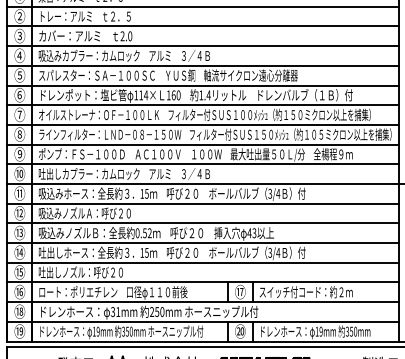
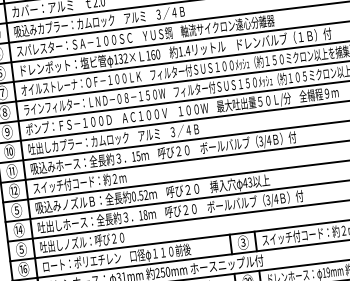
text: (143, 95) -> (123, 58), 114× -> 132×
text: (85, 213) -> (79, 183), 吸込みノズルＡ：呼び２０ -> スイッチ付コード：約２ｍ
text: (19, 232) -> (16, 210), ⑬ -> ⑤
text: (146, 252) -> (145, 214), 15 -> 18
text: (19, 272) -> (21, 249), ⑮ -> ⑤
text: (240, 291) -> (243, 242), ⑰ -> ③

